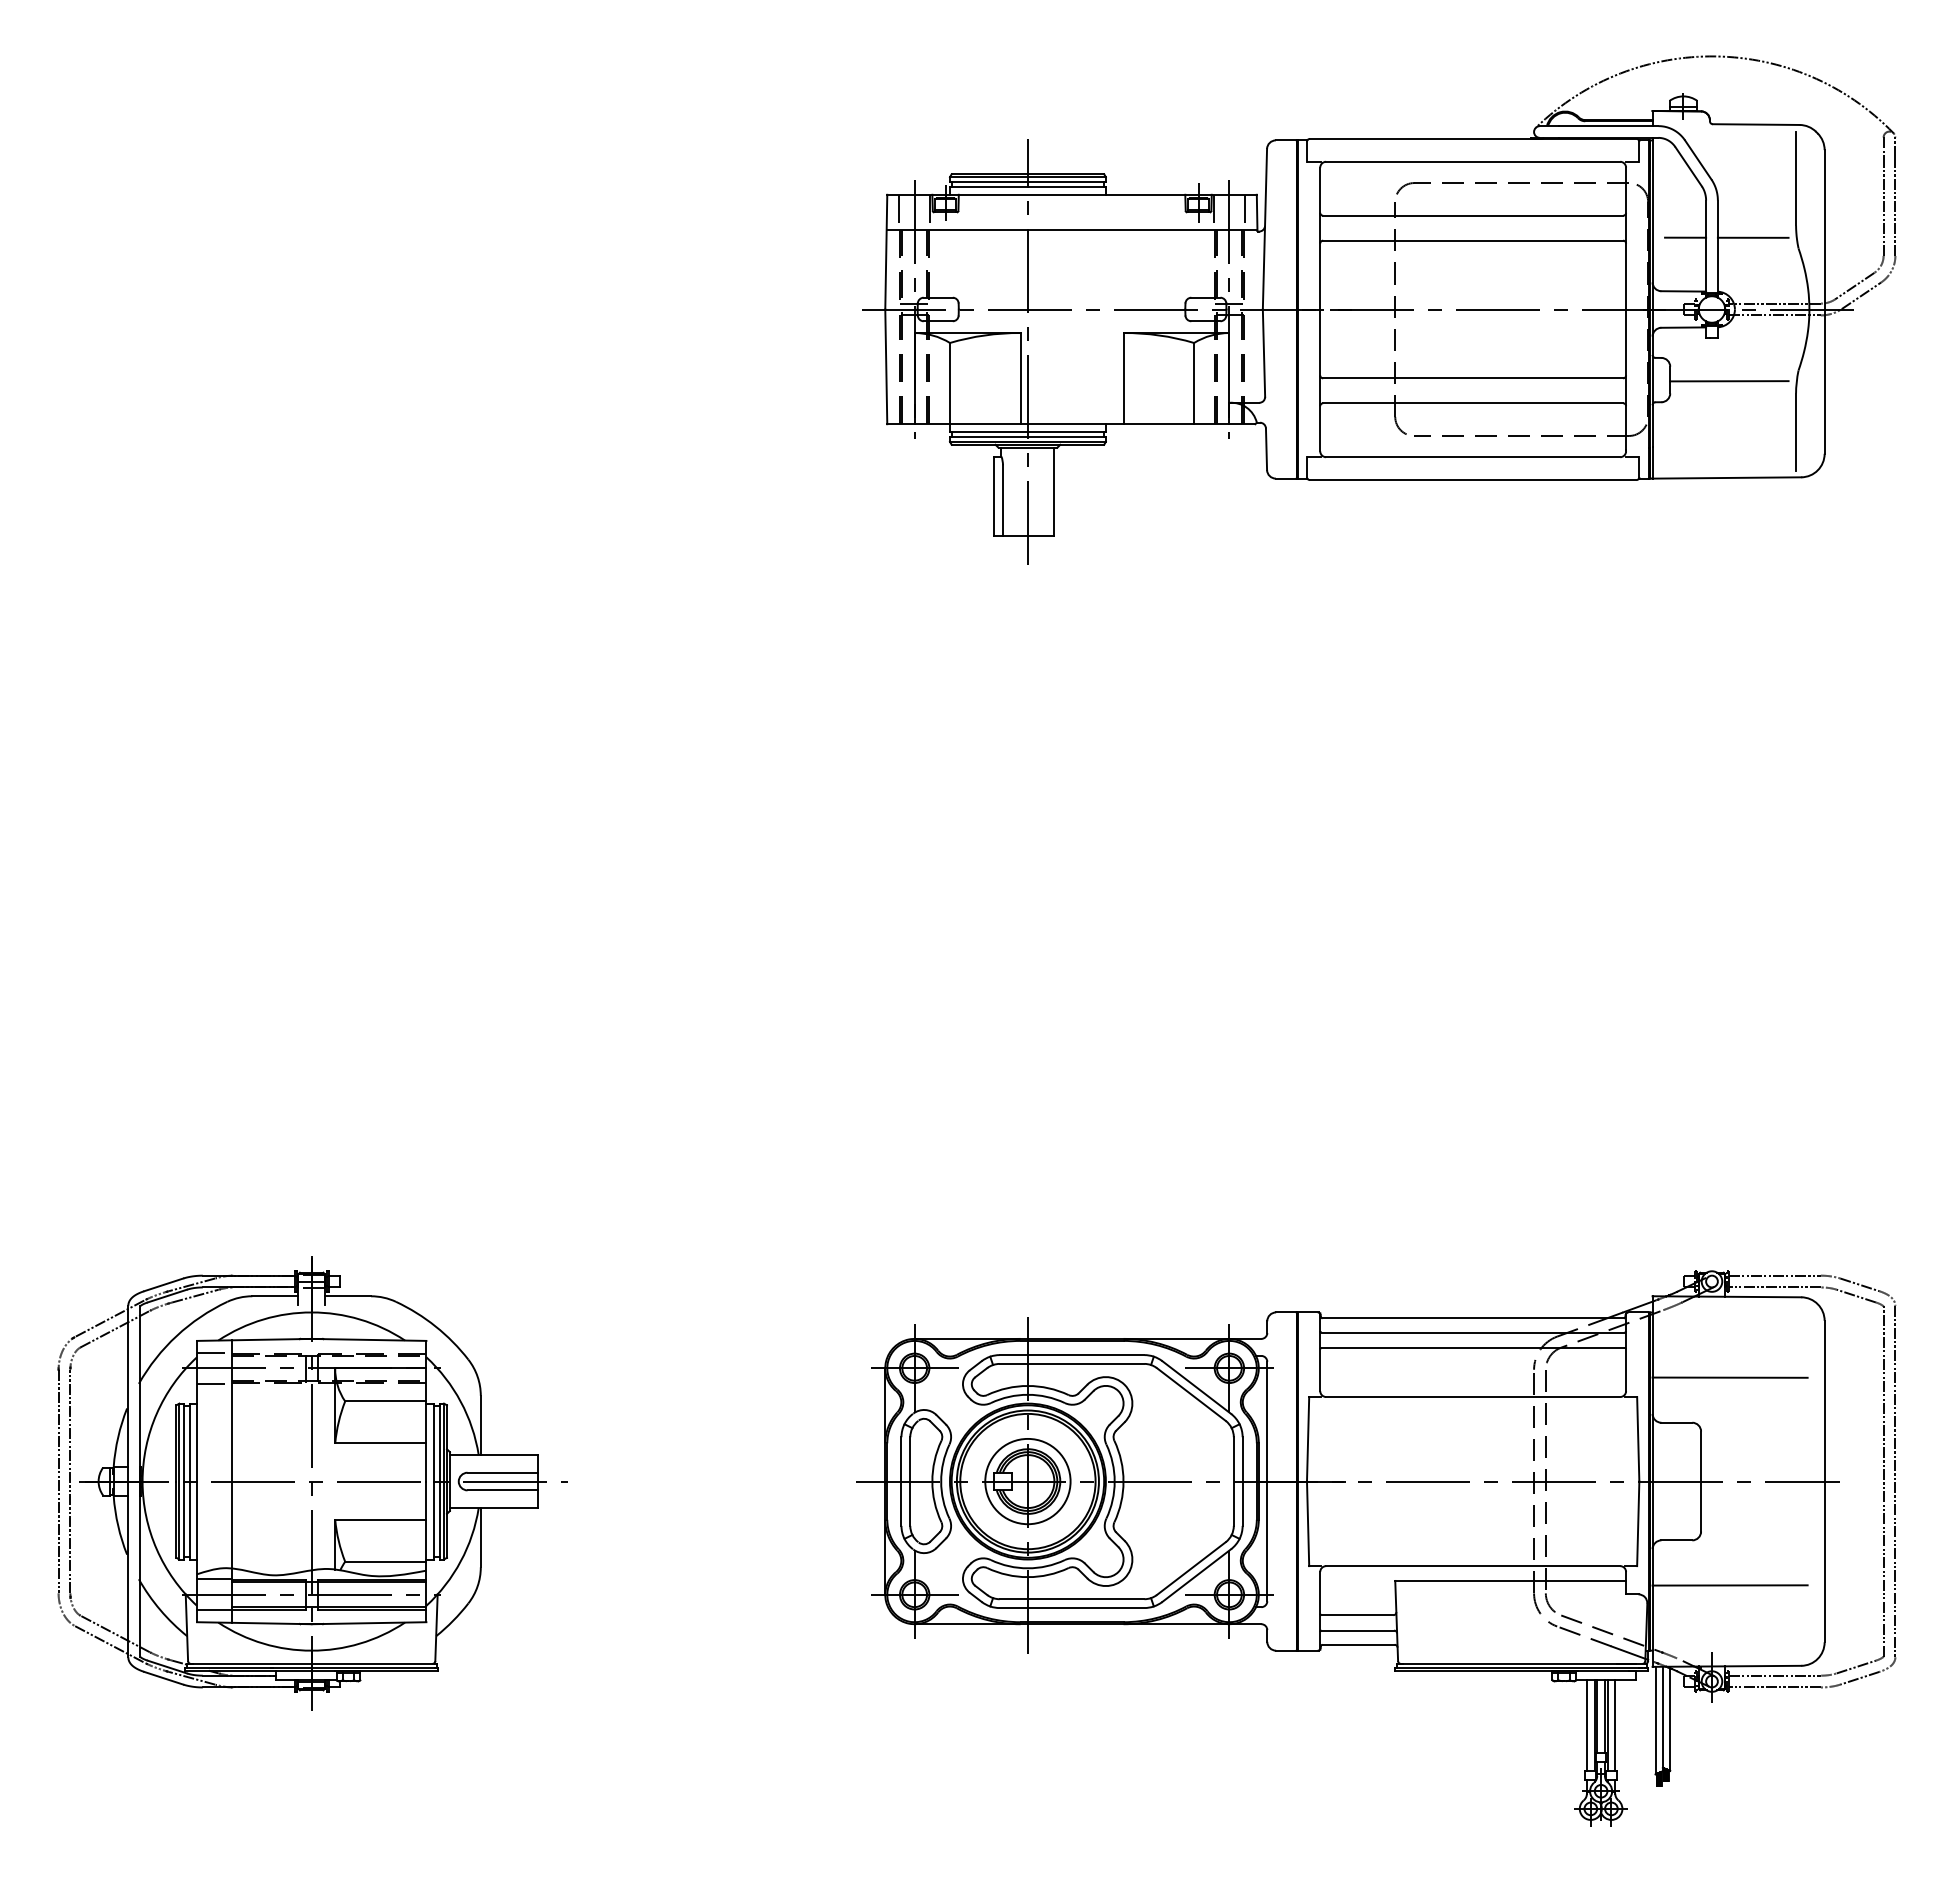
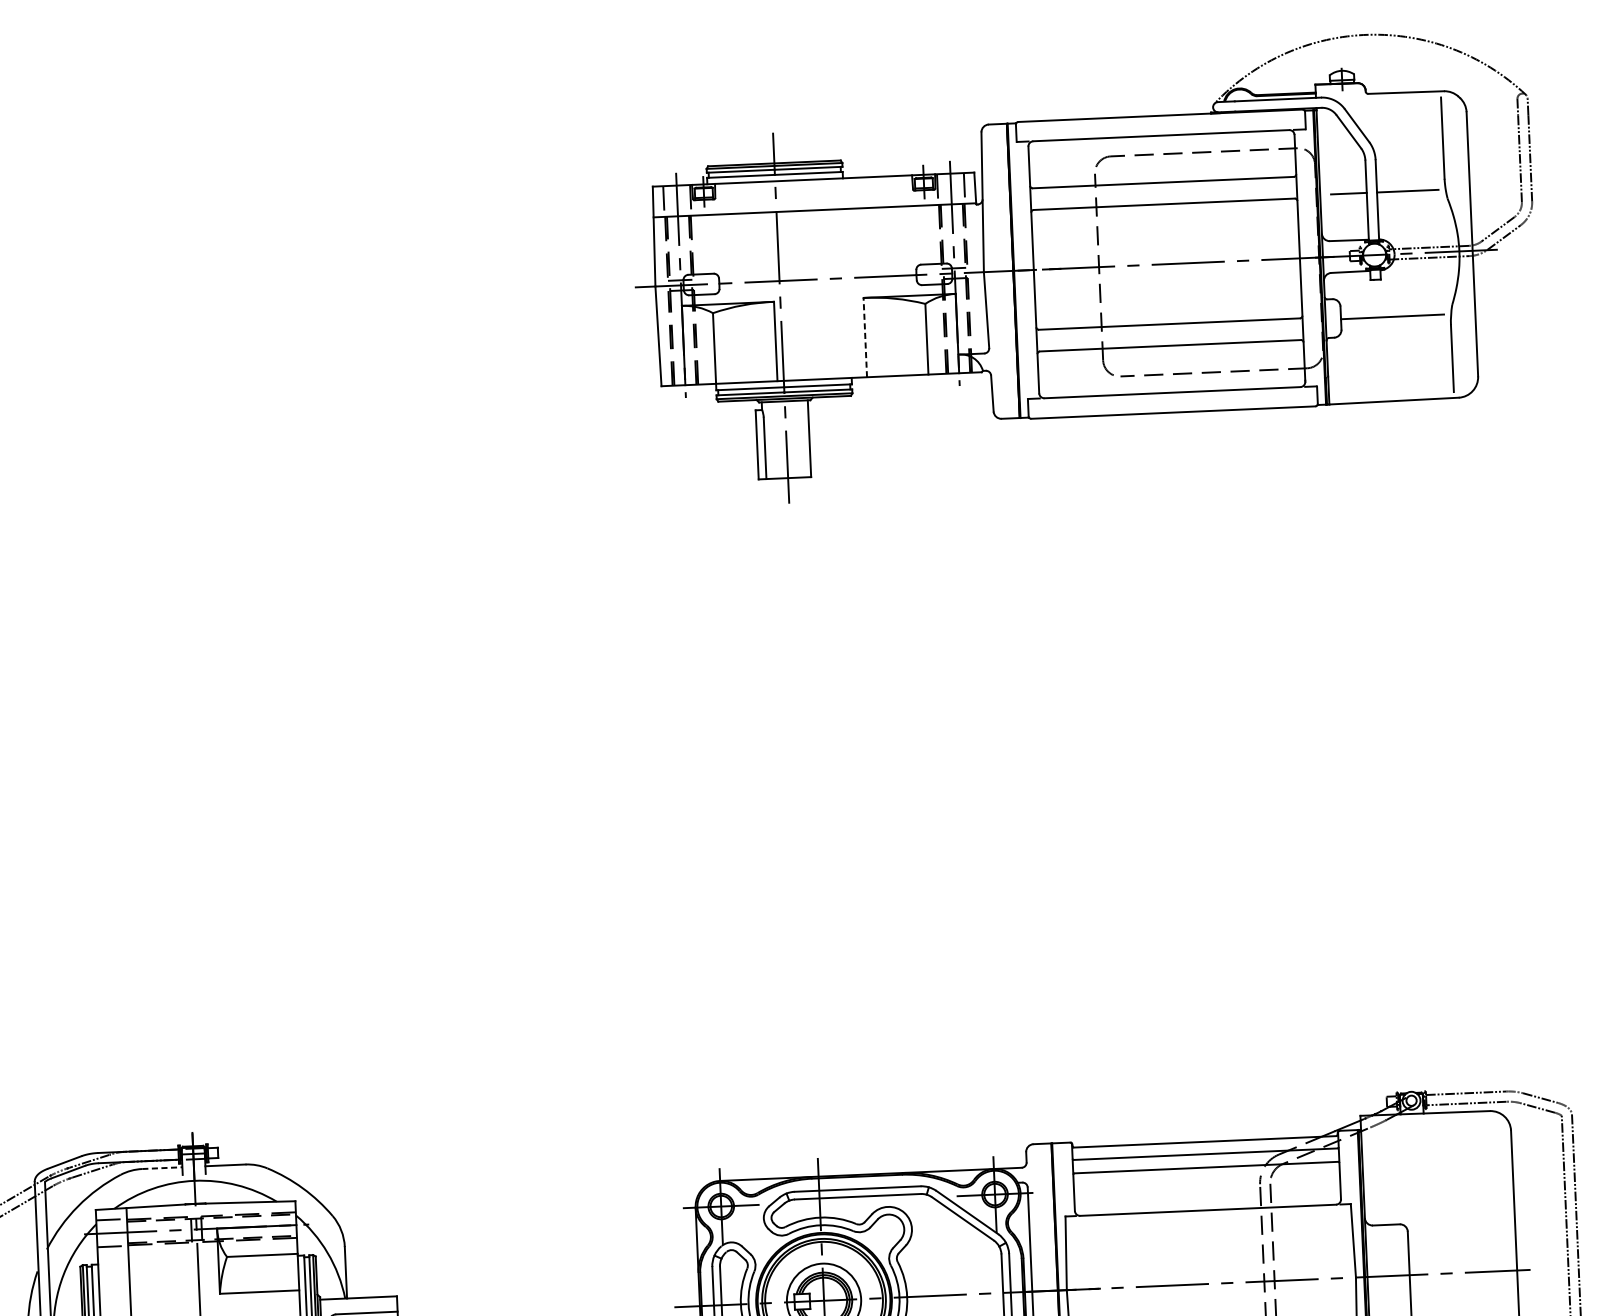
line: (1123, 378) -> (865, 337), solid -> dashed
line: (275, 1296) -> (162, 1168), solid -> dashed
line: (1729, 1377) -> (1430, 1183), removed

